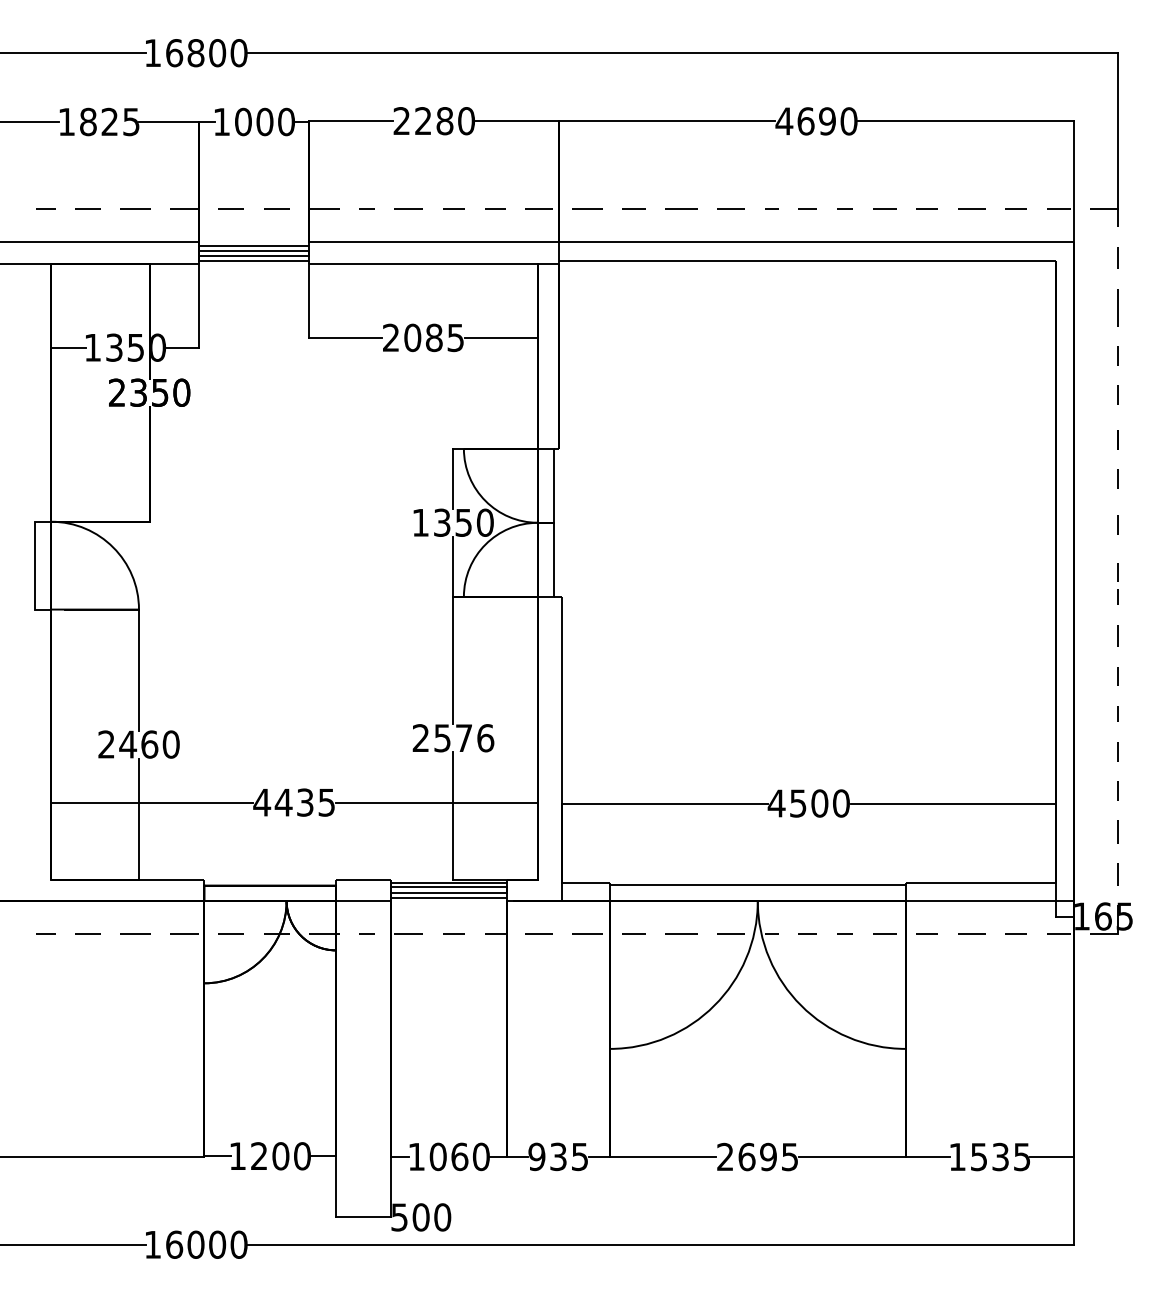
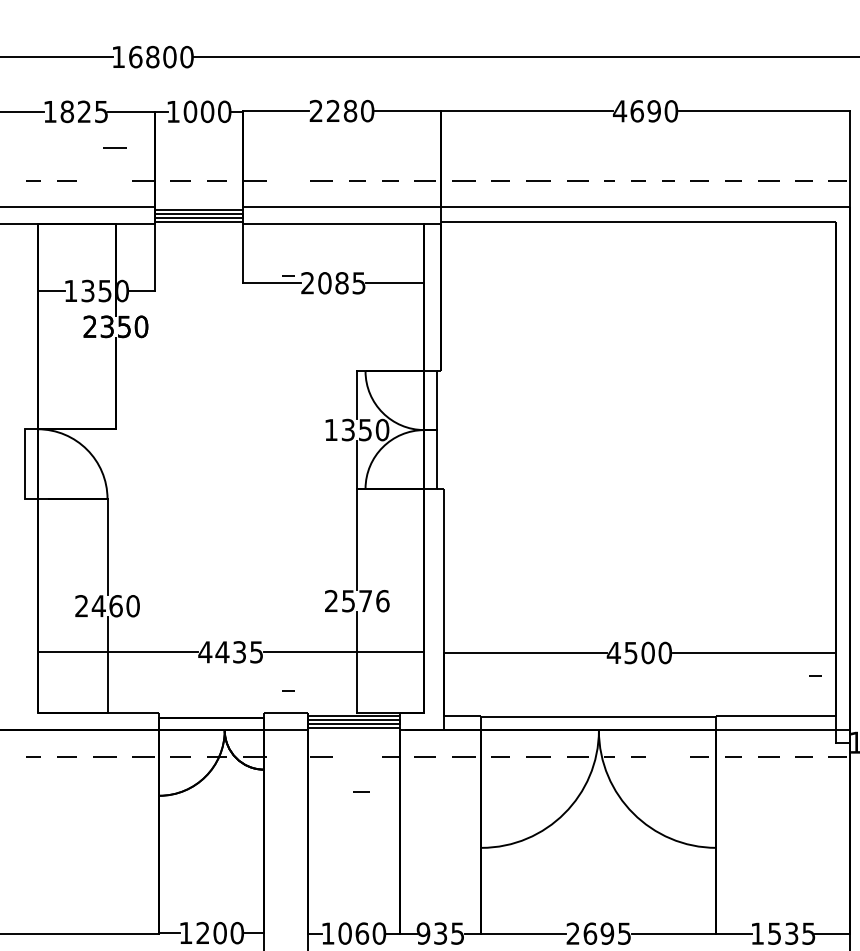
line: (135, 208) -> (115, 147), moved
line: (366, 208) -> (288, 275), moved
line: (366, 933) -> (288, 691), moved
line: (453, 933) -> (361, 791), moved
line: (844, 933) -> (814, 675), moved

